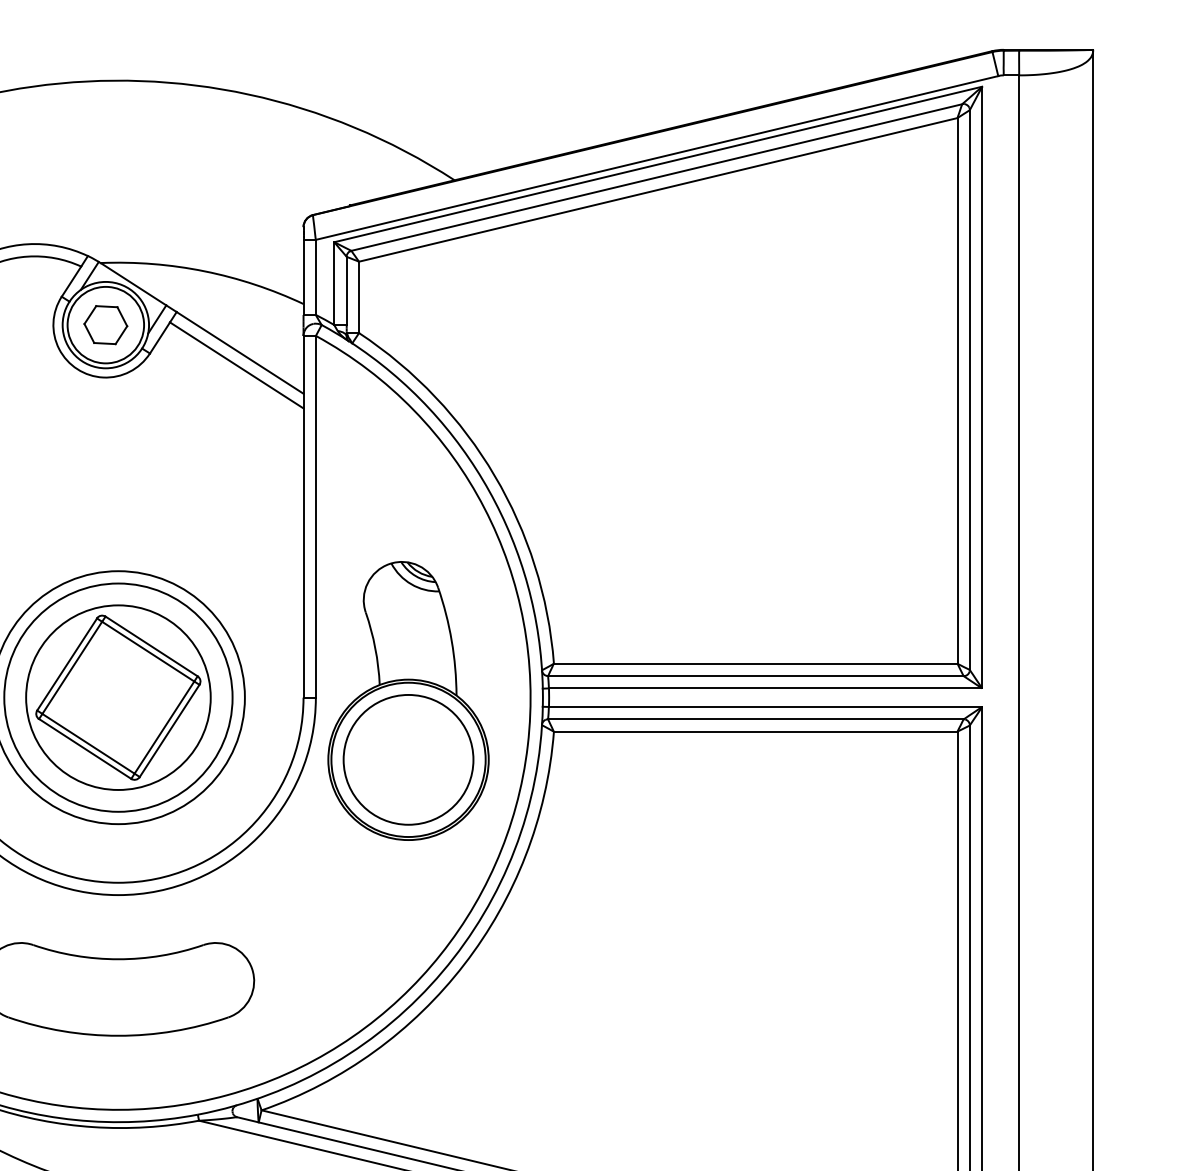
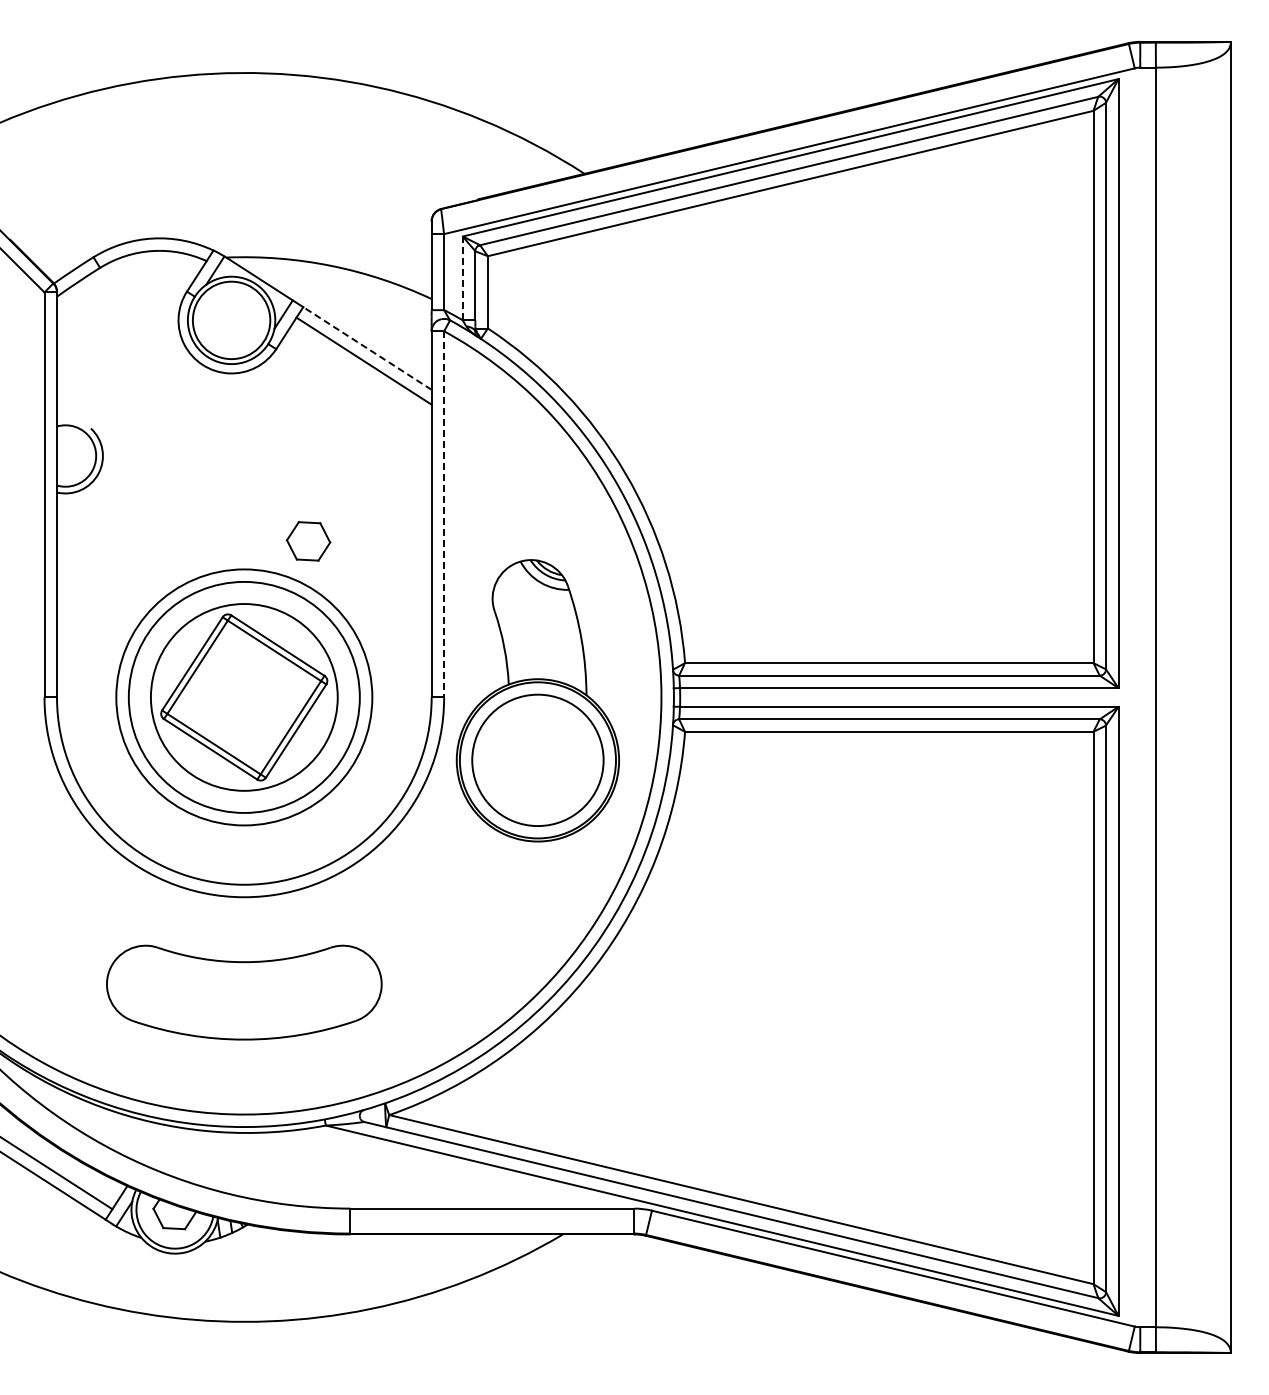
line: (334, 283) -> (462, 278), solid -> dashed
part: (105, 325) -> (308, 541), moved
line: (240, 352) -> (367, 348), solid -> dashed
line: (316, 516) -> (444, 514), solid -> dashed

